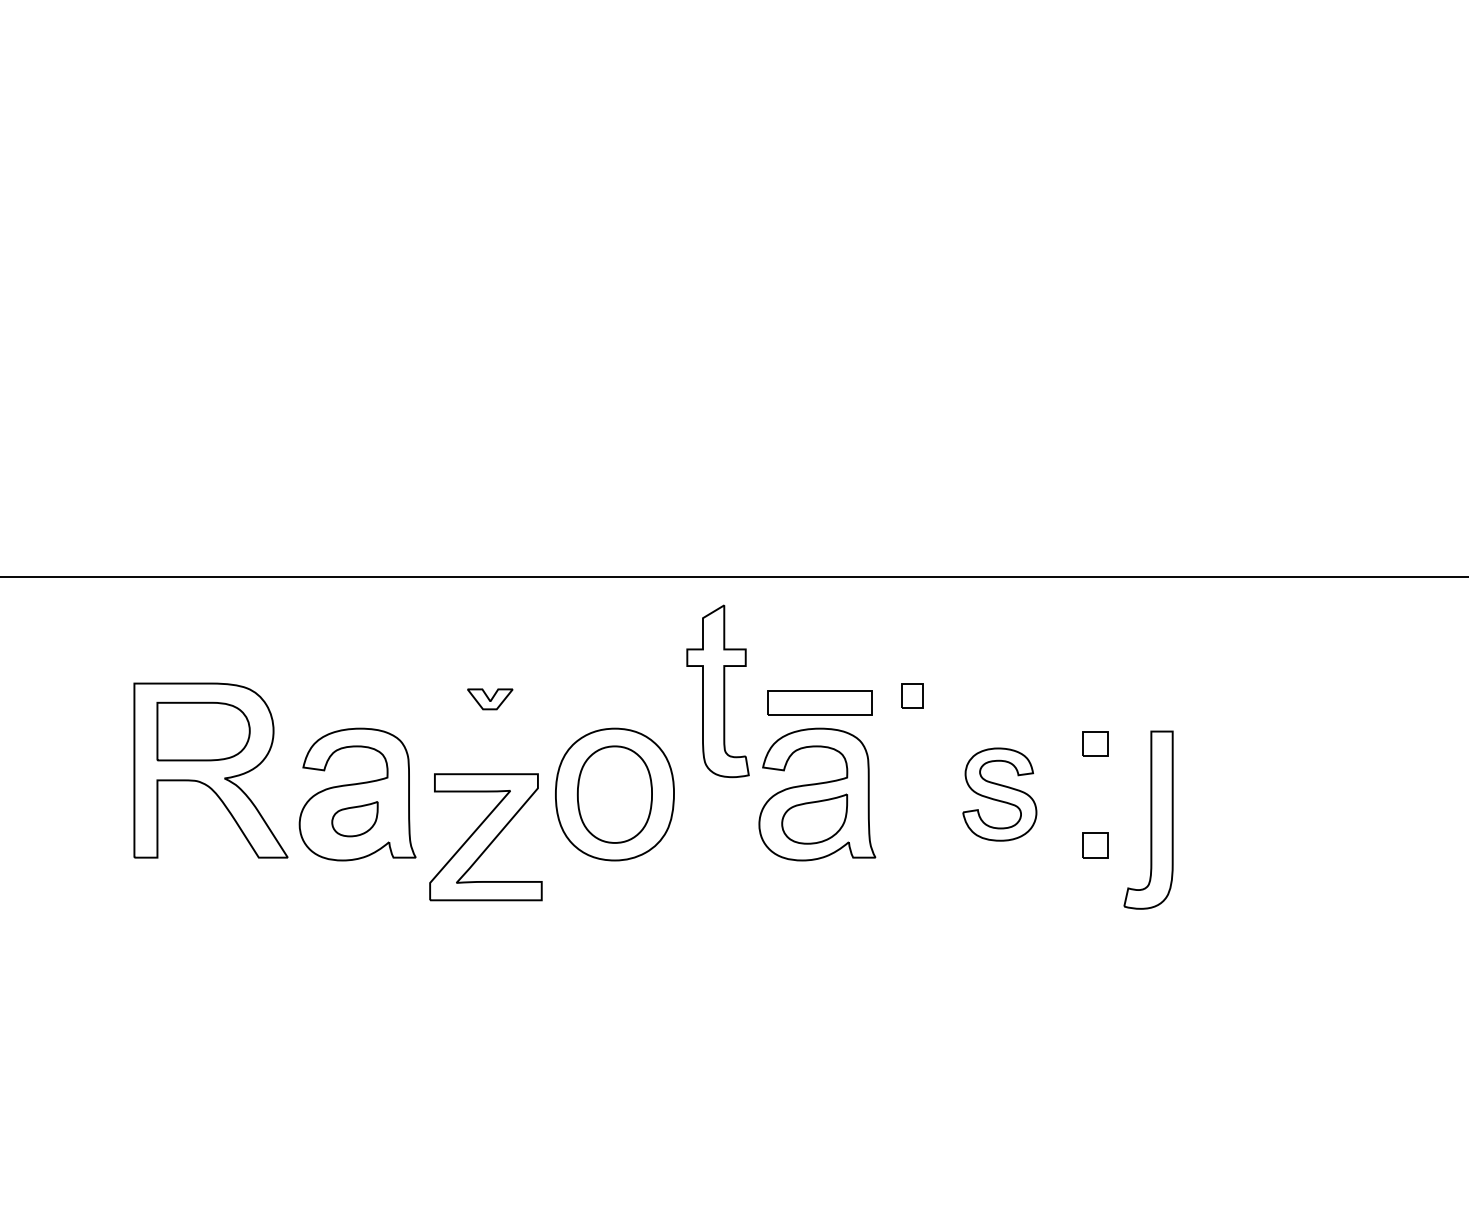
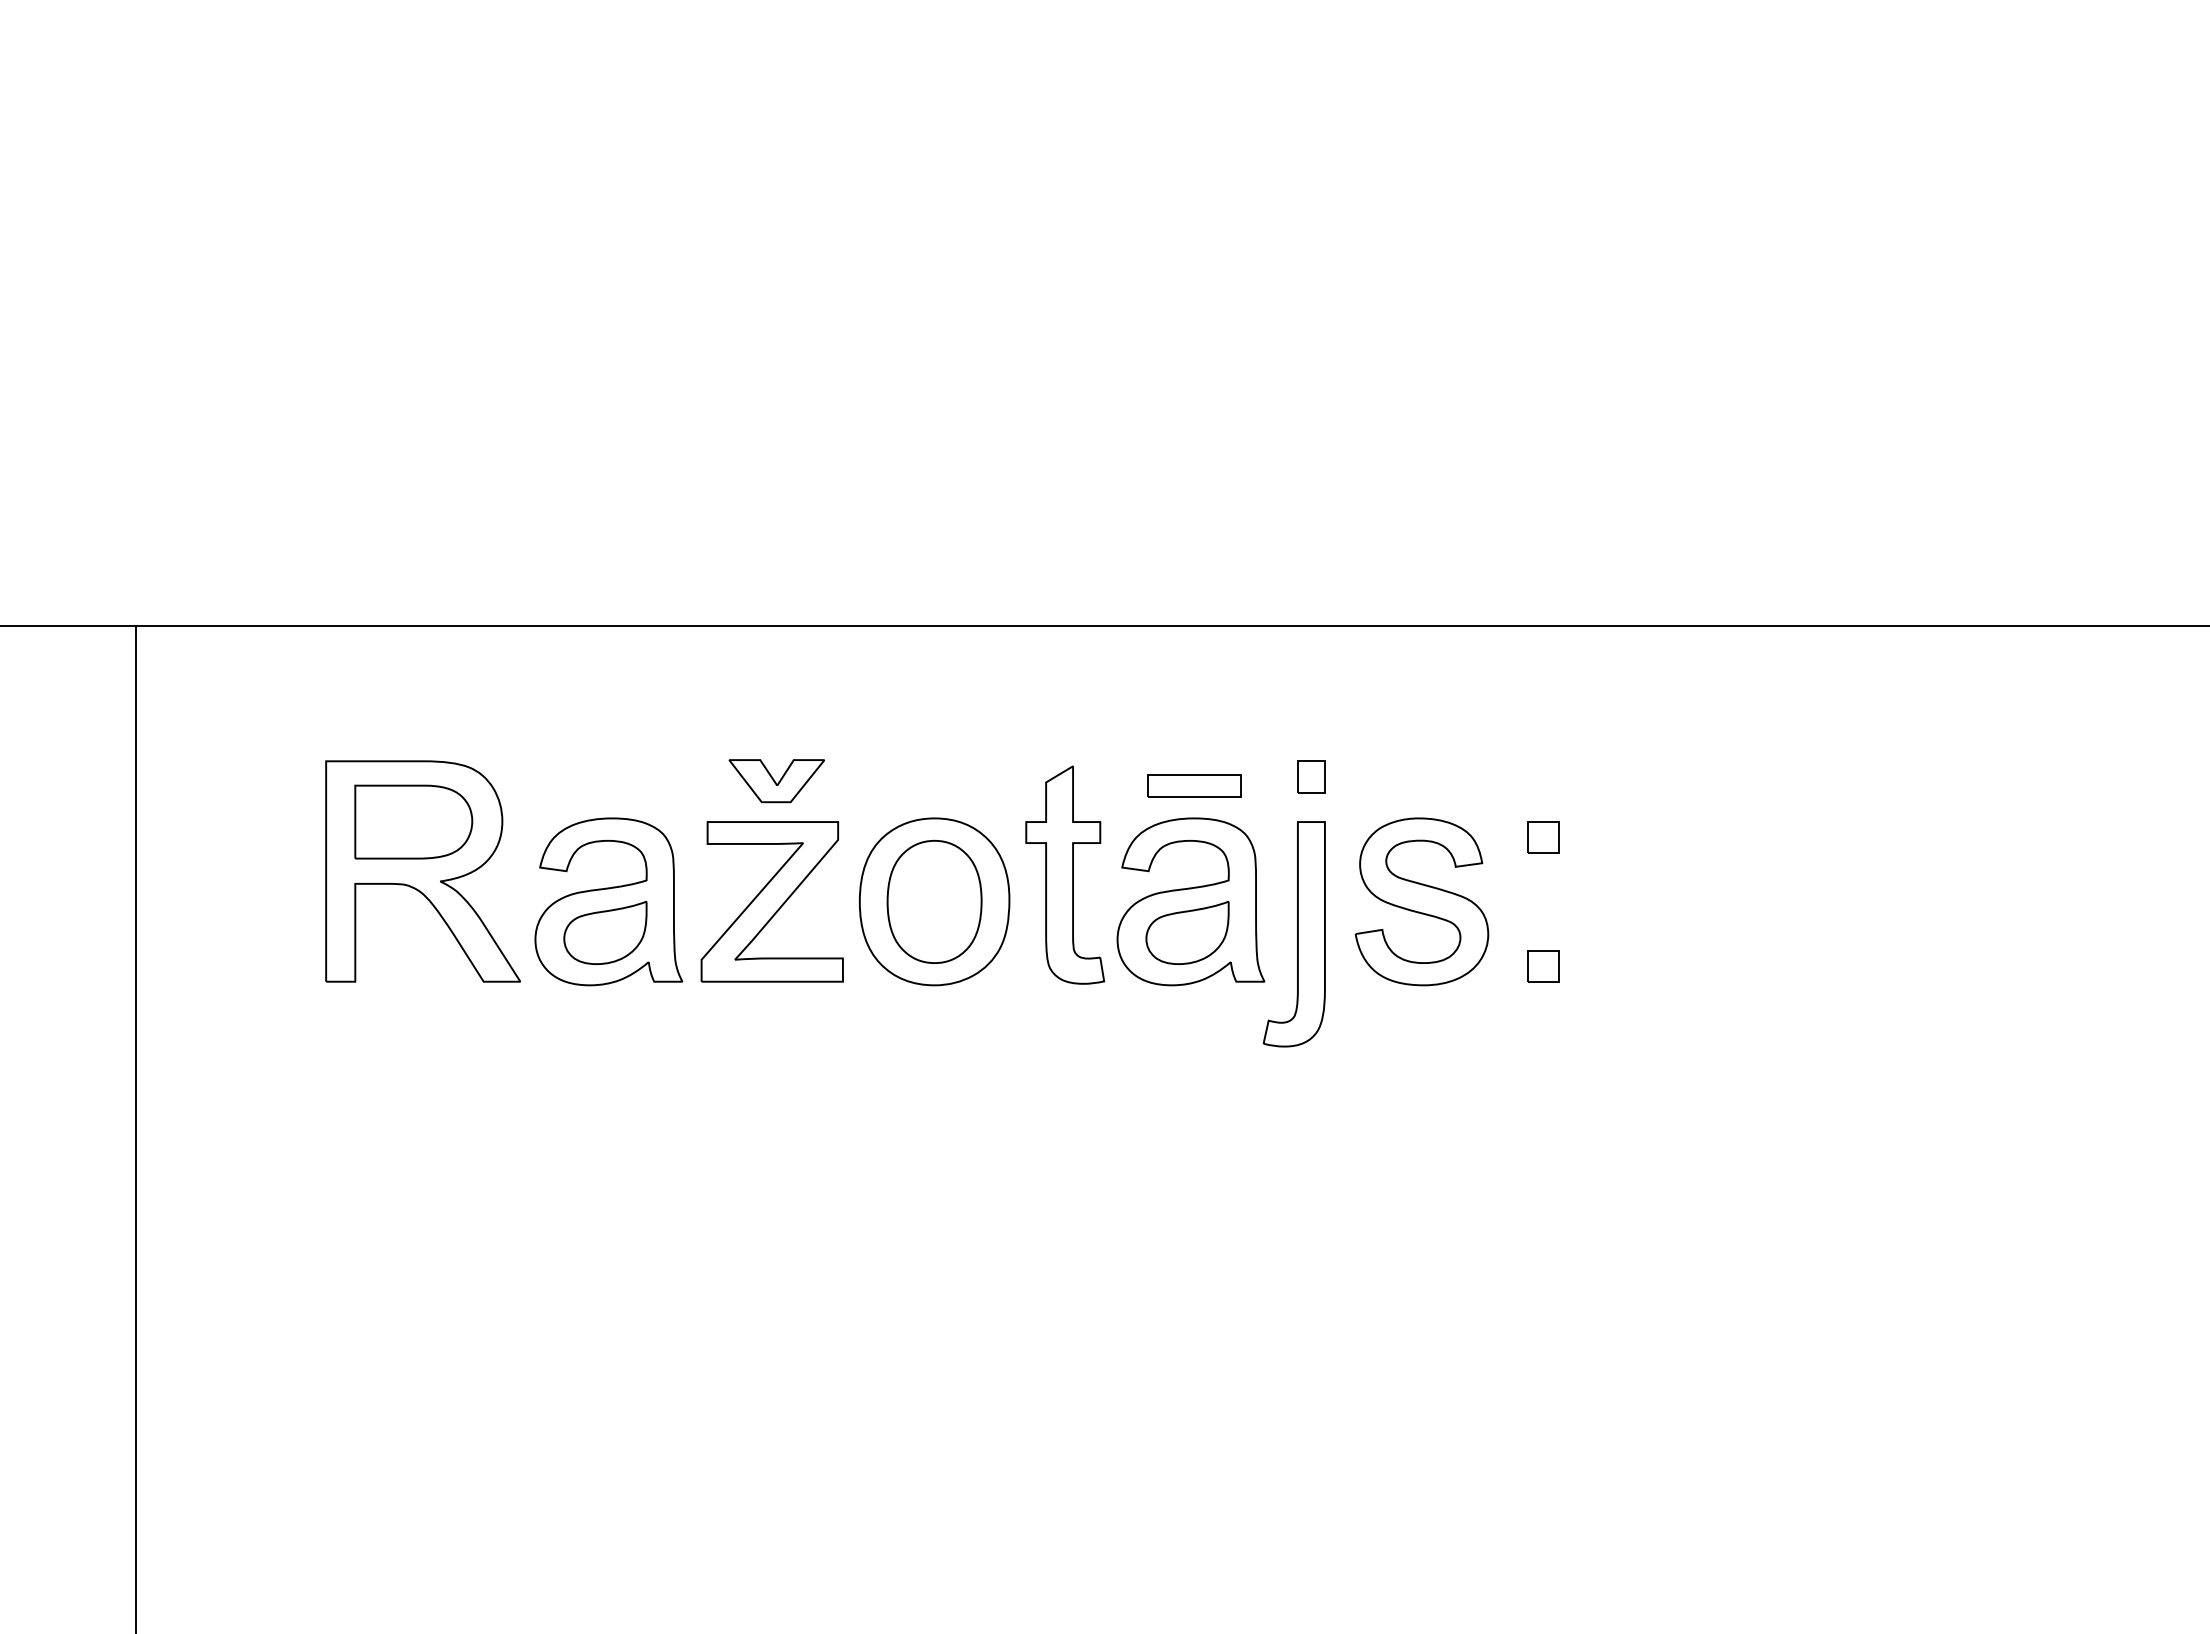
part: (718, 690) -> (1065, 874), moved
part: (490, 699) -> (776, 781), size x1.67
part: (820, 702) -> (1194, 785), size x0.71
part: (999, 794) -> (1421, 901), size x1.43
part: (355, 818) -> (605, 932), size x1.43
part: (1147, 820) -> (1293, 934), moved
part: (485, 836) -> (771, 901), moved

